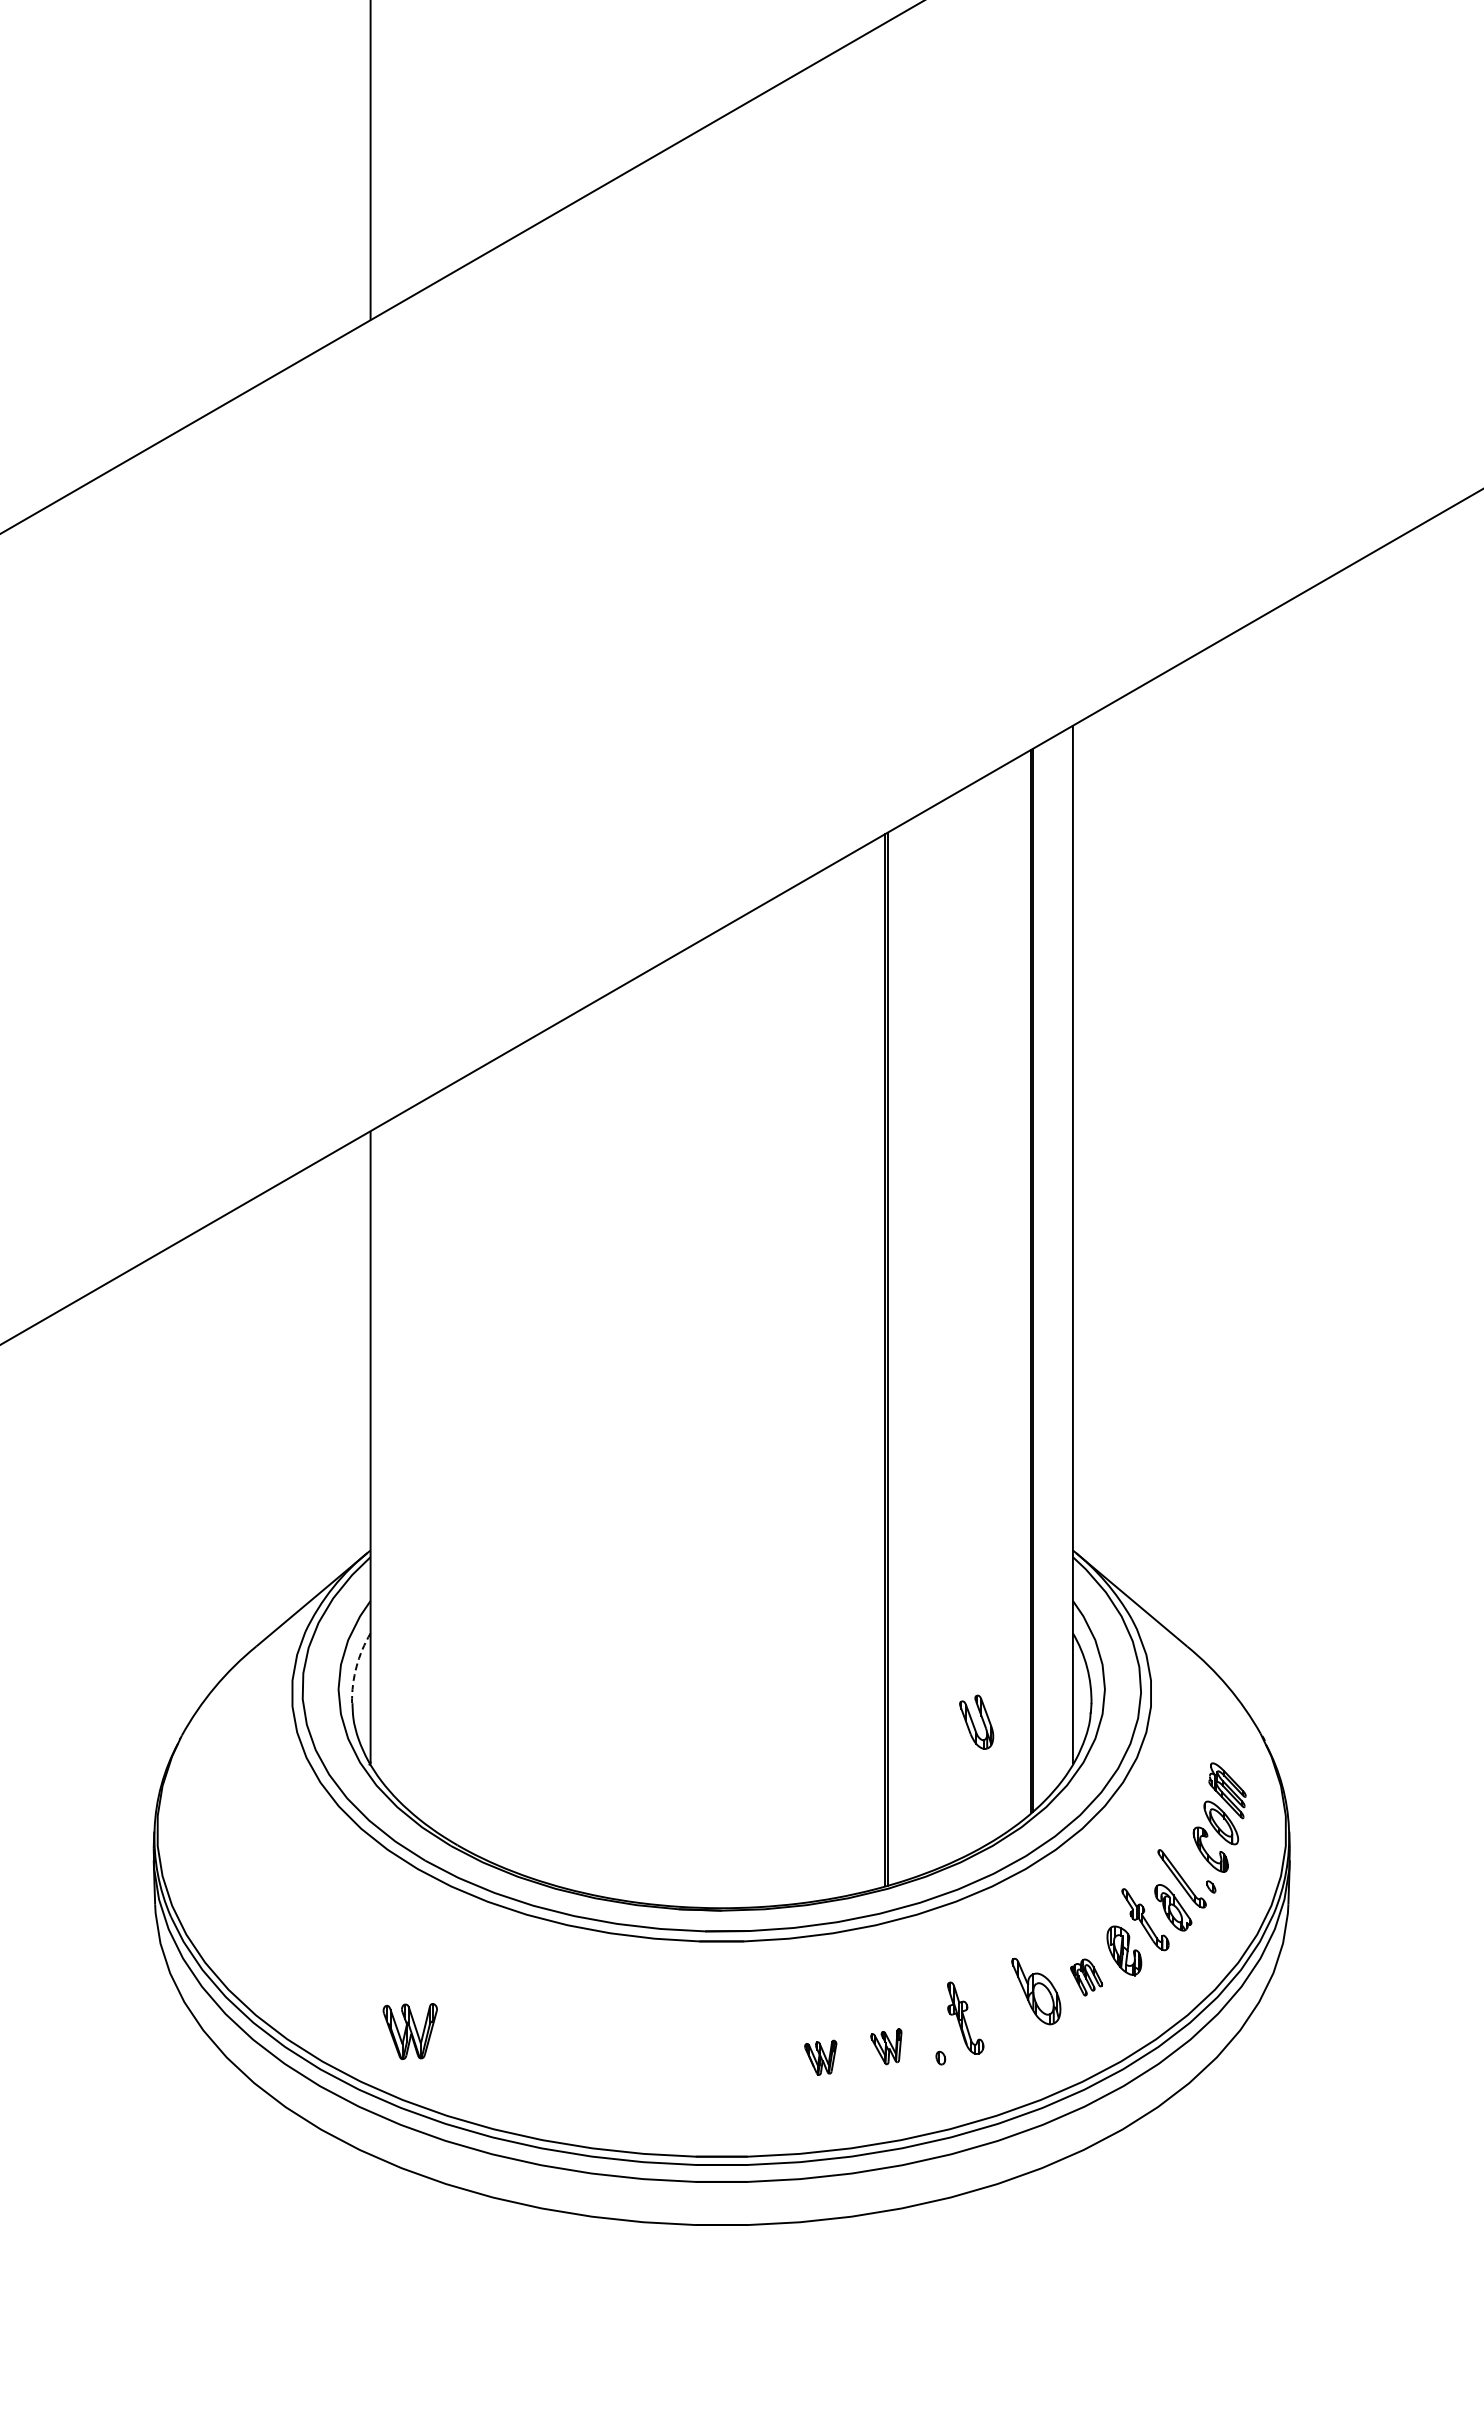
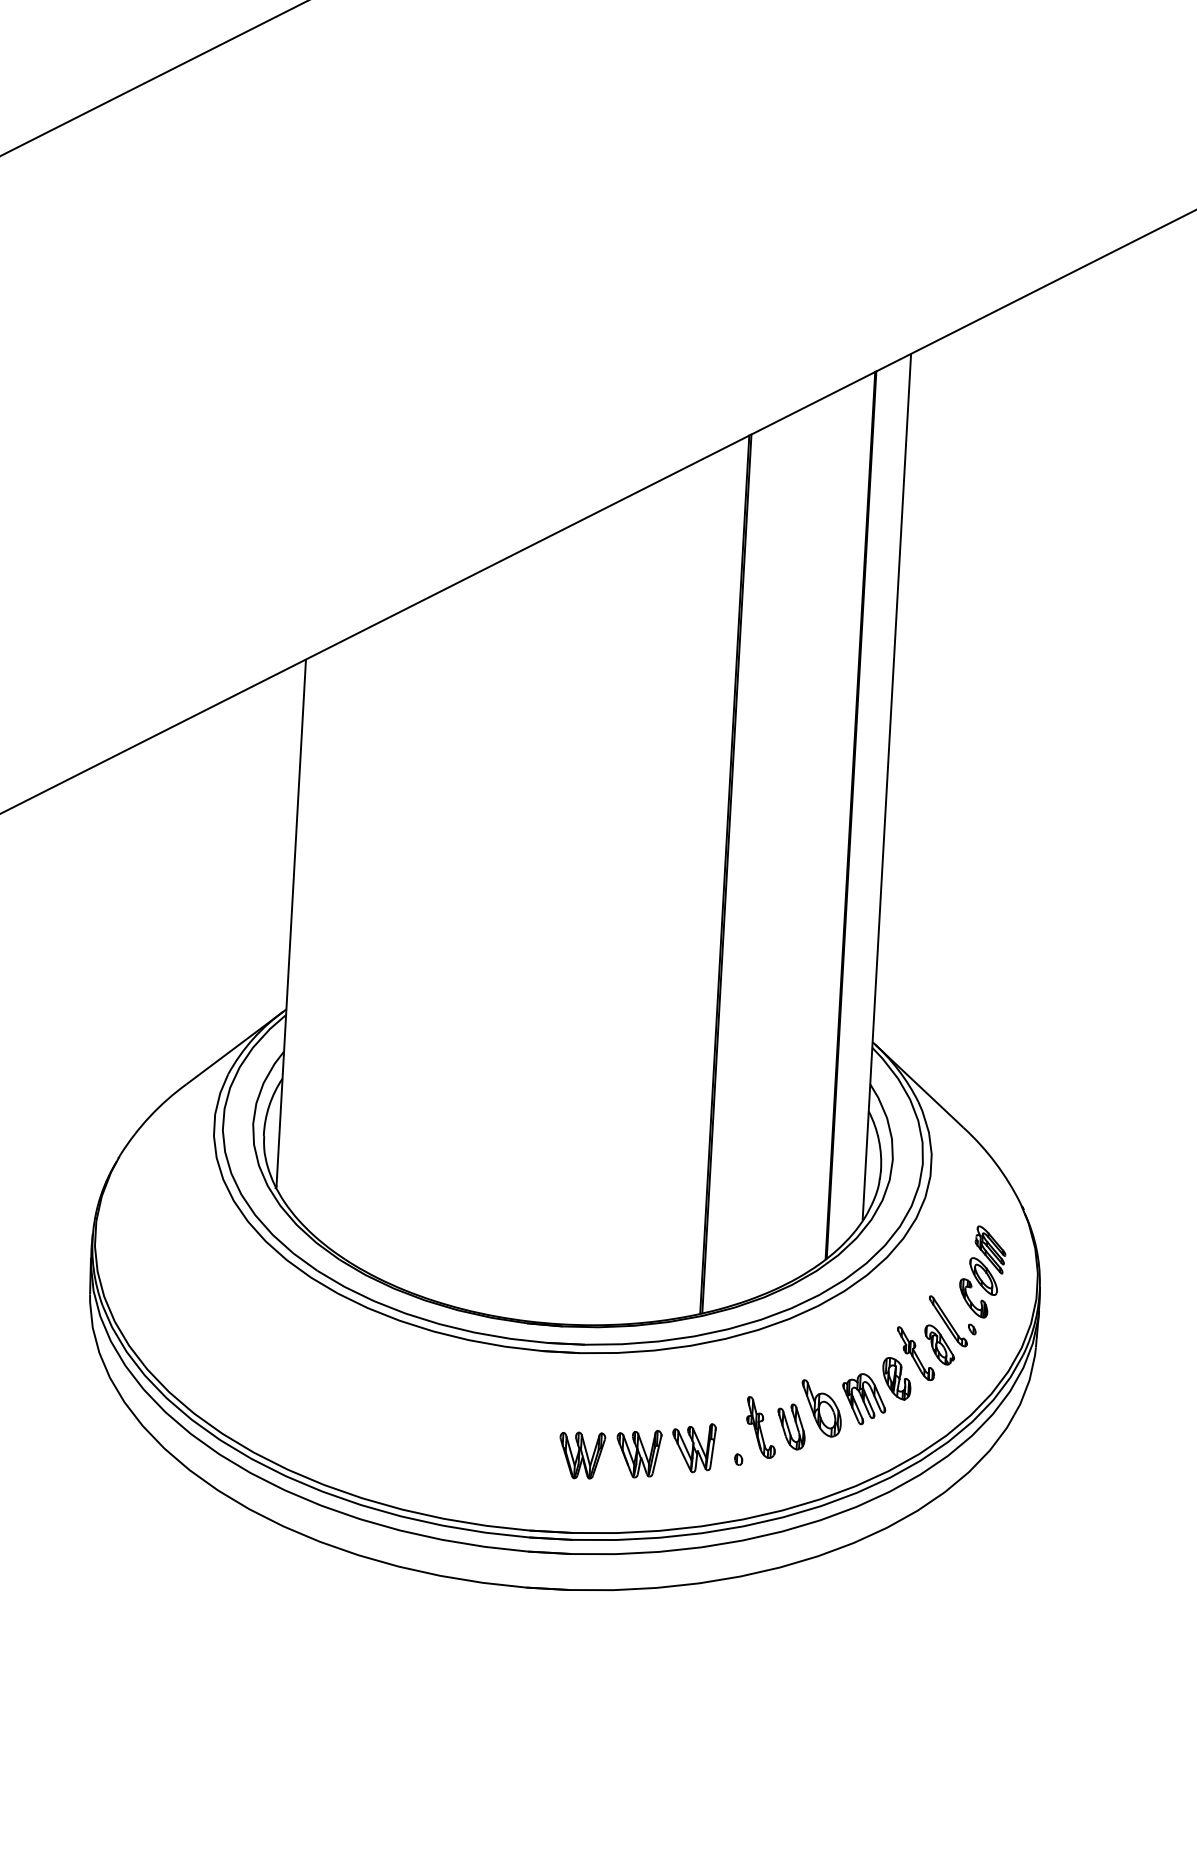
arc: (356, 1666) -> (269, 1105), dashed -> solid
part: (976, 1721) -> (791, 1426), moved
part: (1086, 1977) -> (863, 1399), size x1.67
part: (409, 2031) -> (581, 1455), moved
part: (886, 2046) -> (693, 1447), size x1.67
part: (820, 2057) -> (638, 1453), size x1.67

